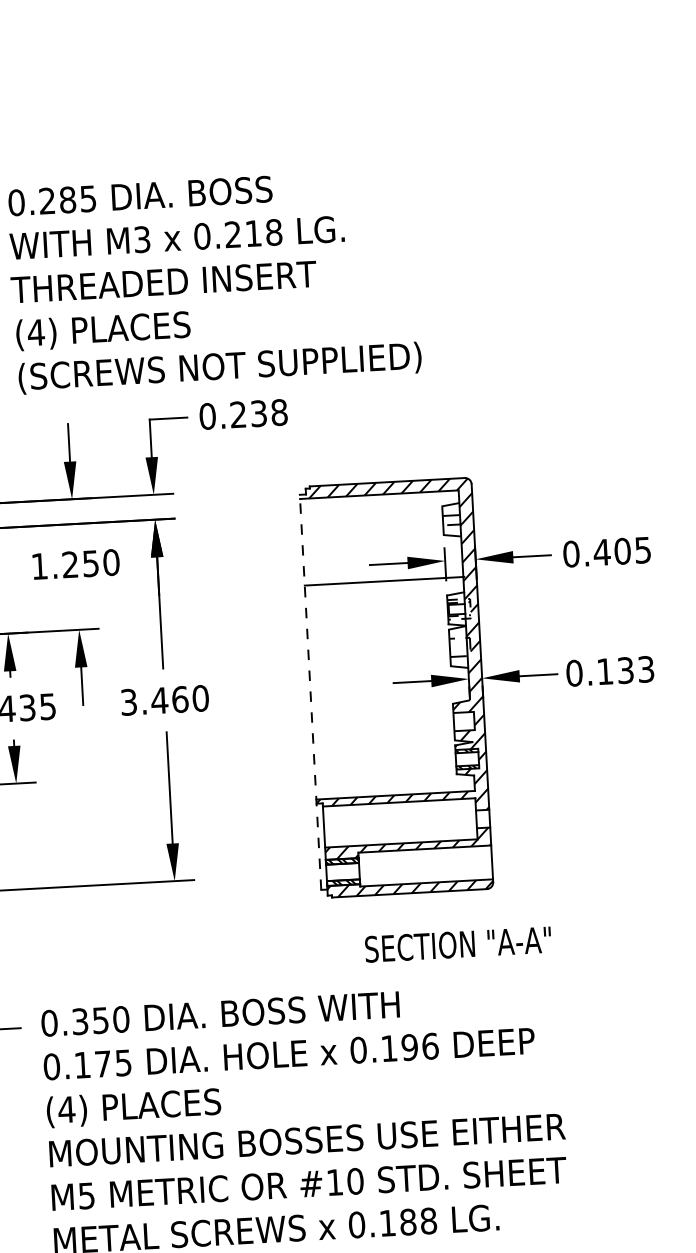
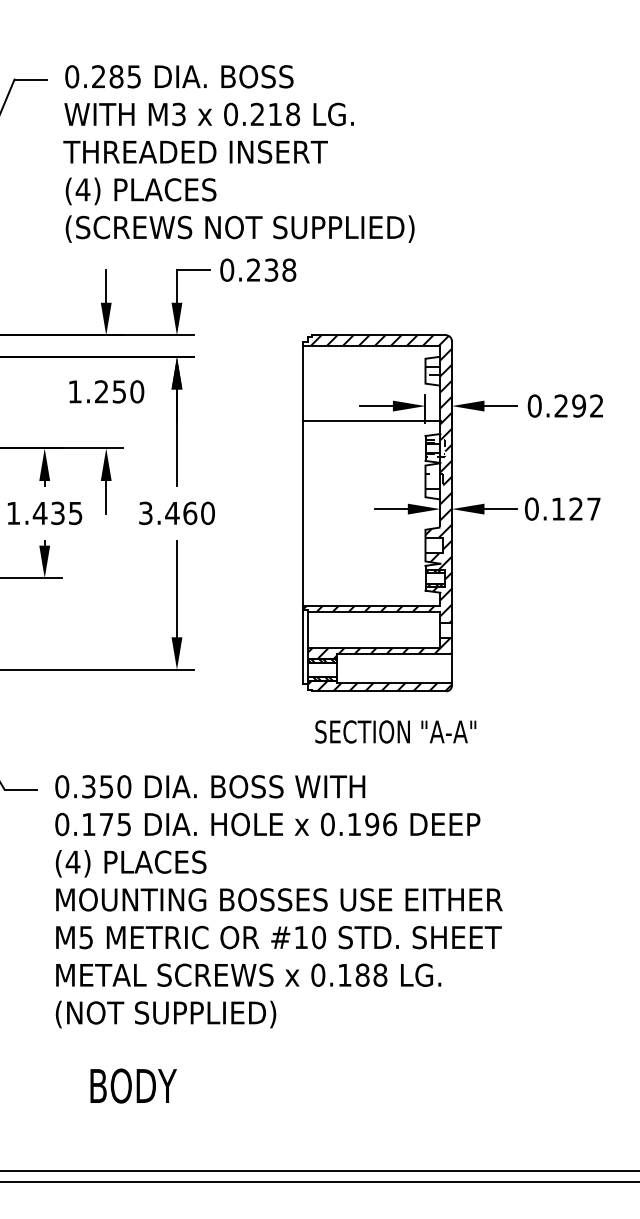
text: (621, 550) -> (578, 405), 0.405 -> 0.292
text: (635, 669) -> (584, 508), 0.133 -> 0.127
line: (310, 691) -> (303, 512), dashed -> solid
text: (457, 944) -> (395, 731), moved

